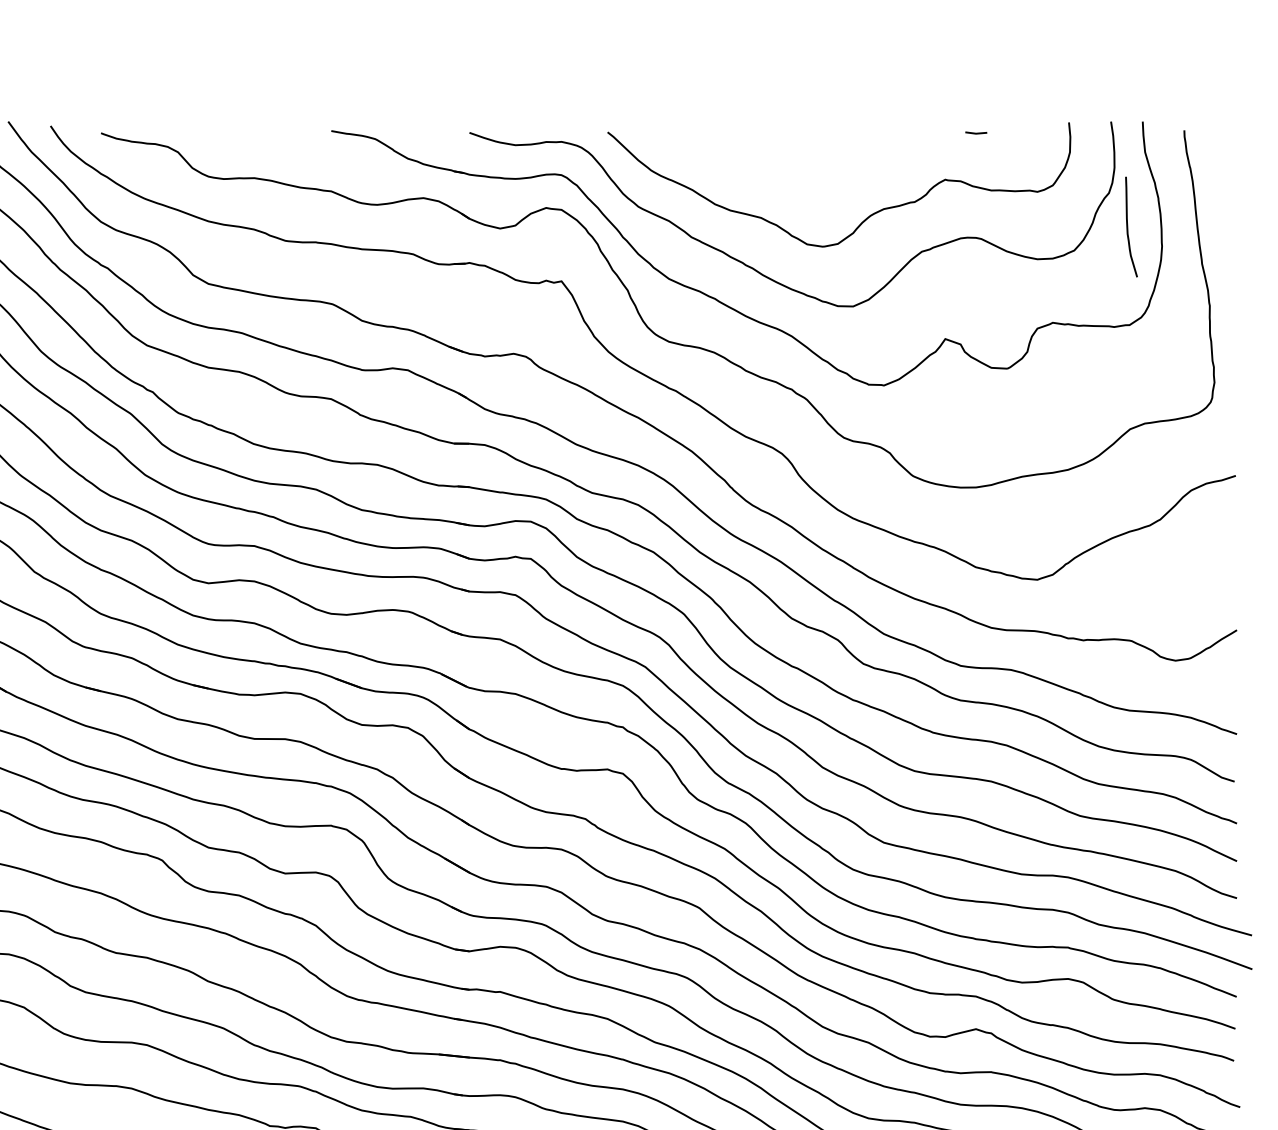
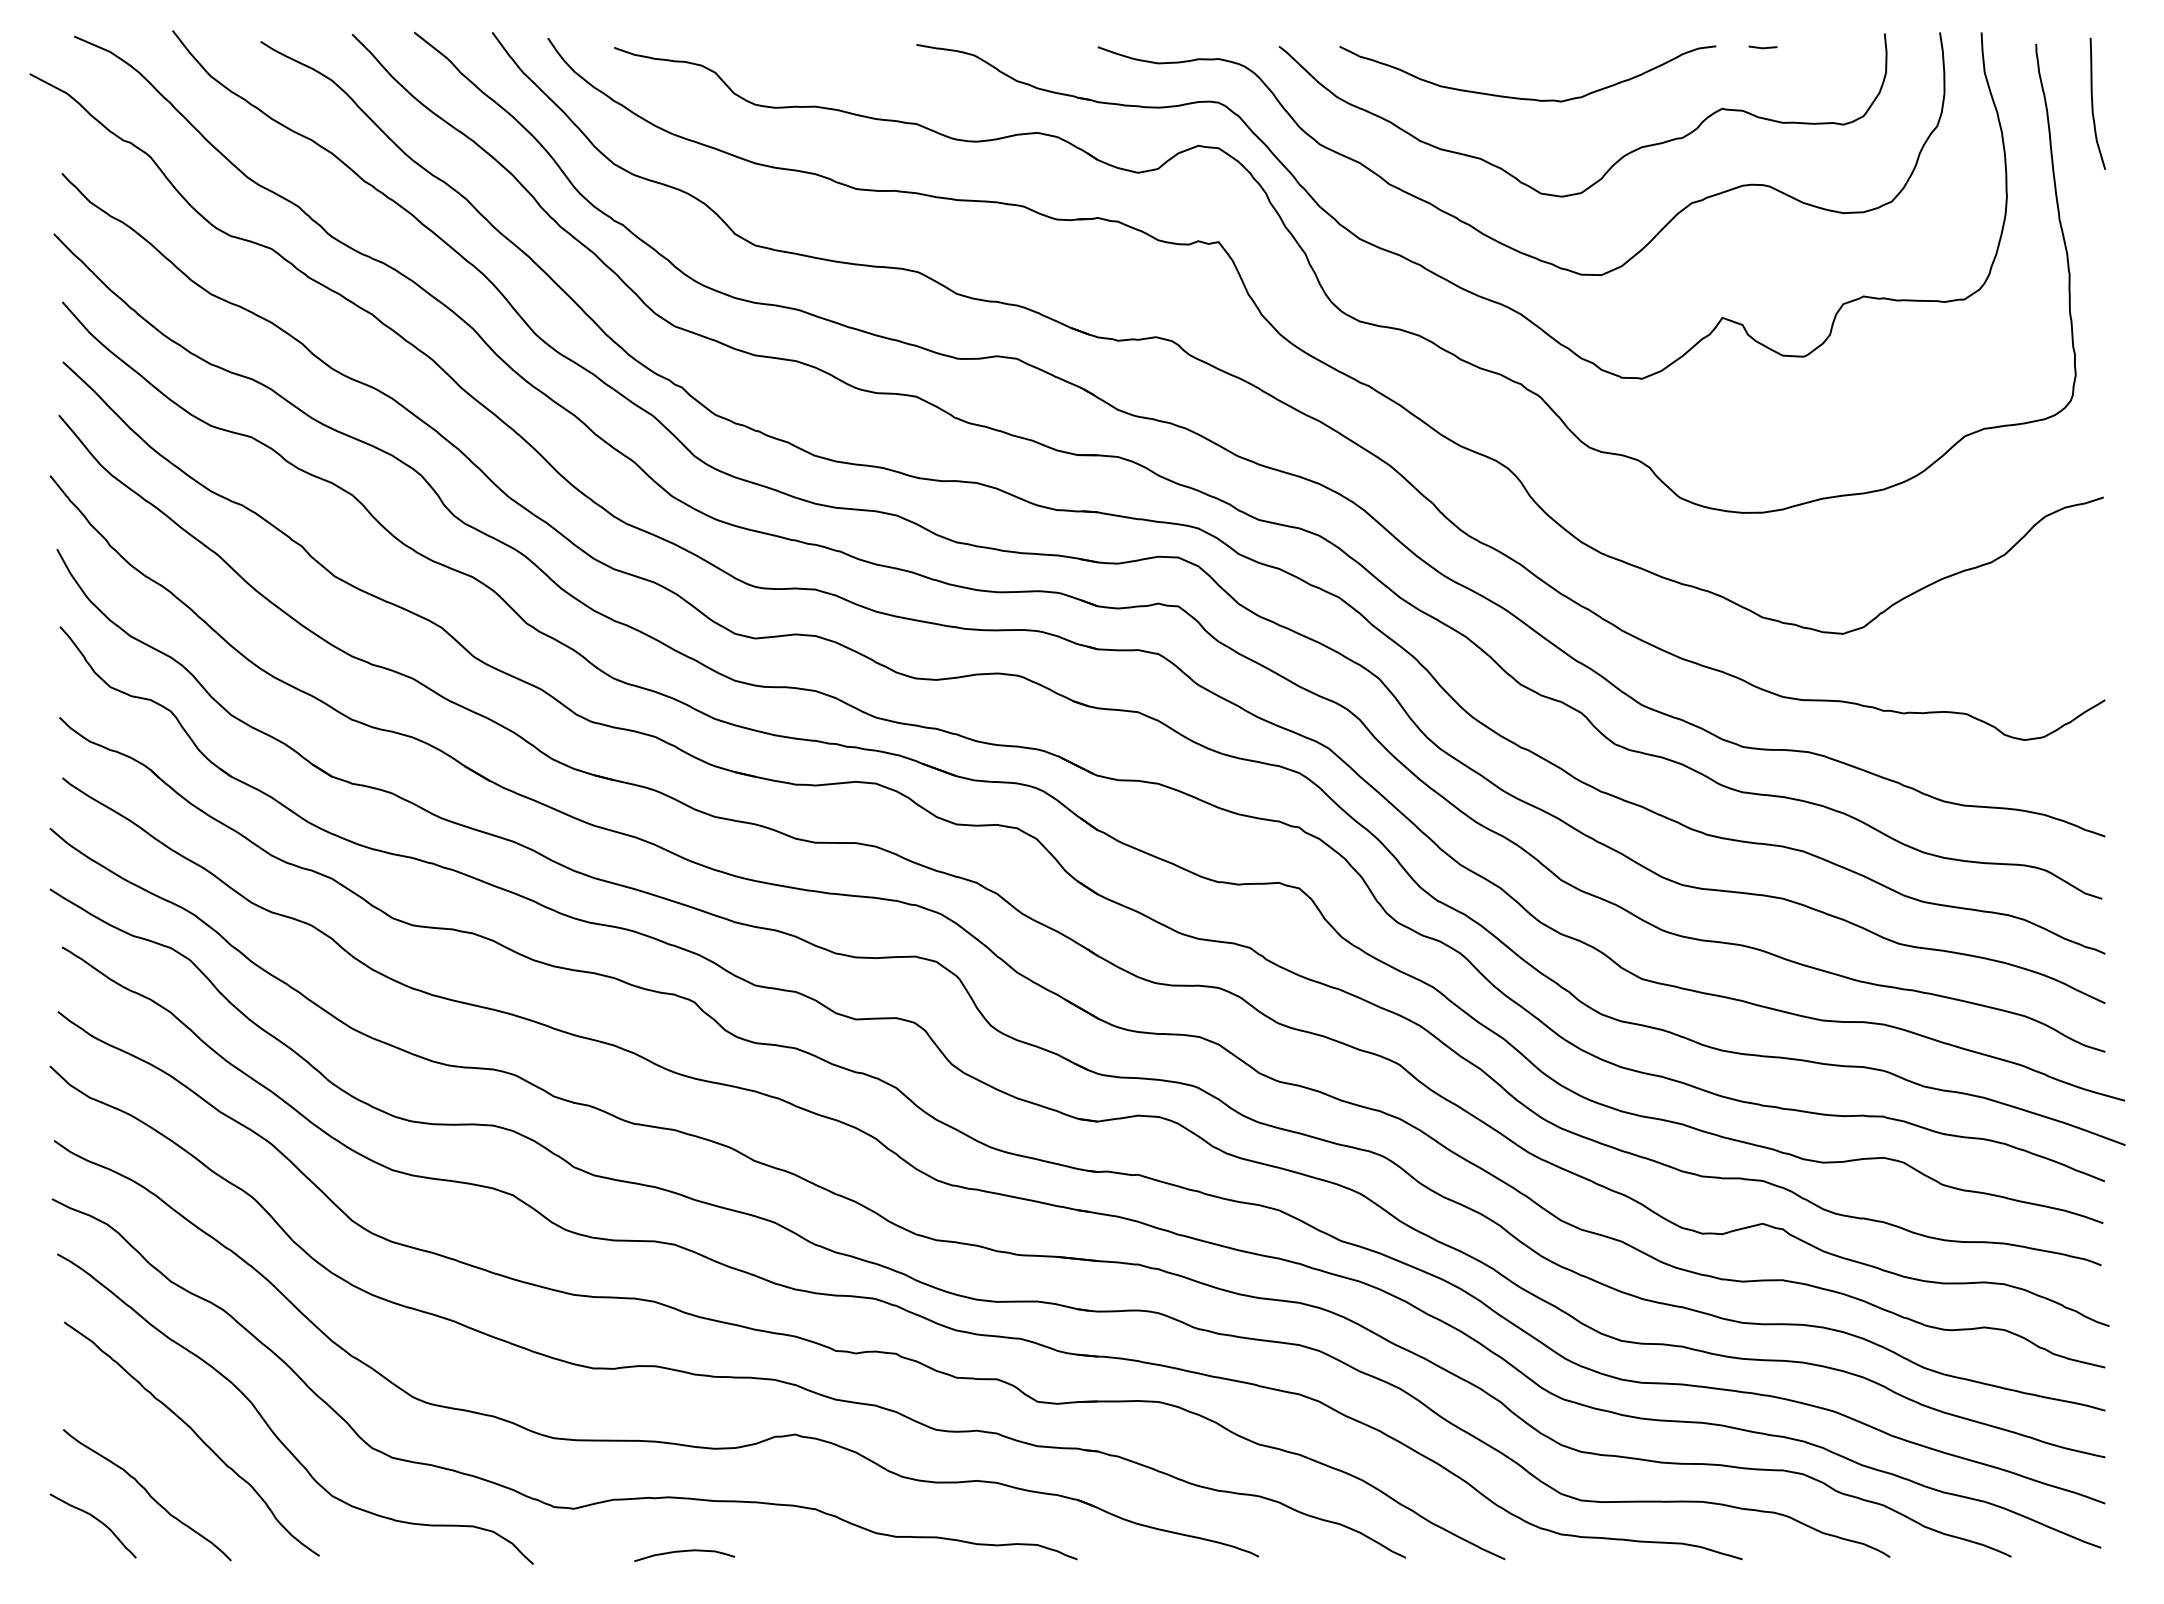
curve: (791, 171) -> (1520, 97), added
curve: (1128, 226) -> (2093, 103), moved

